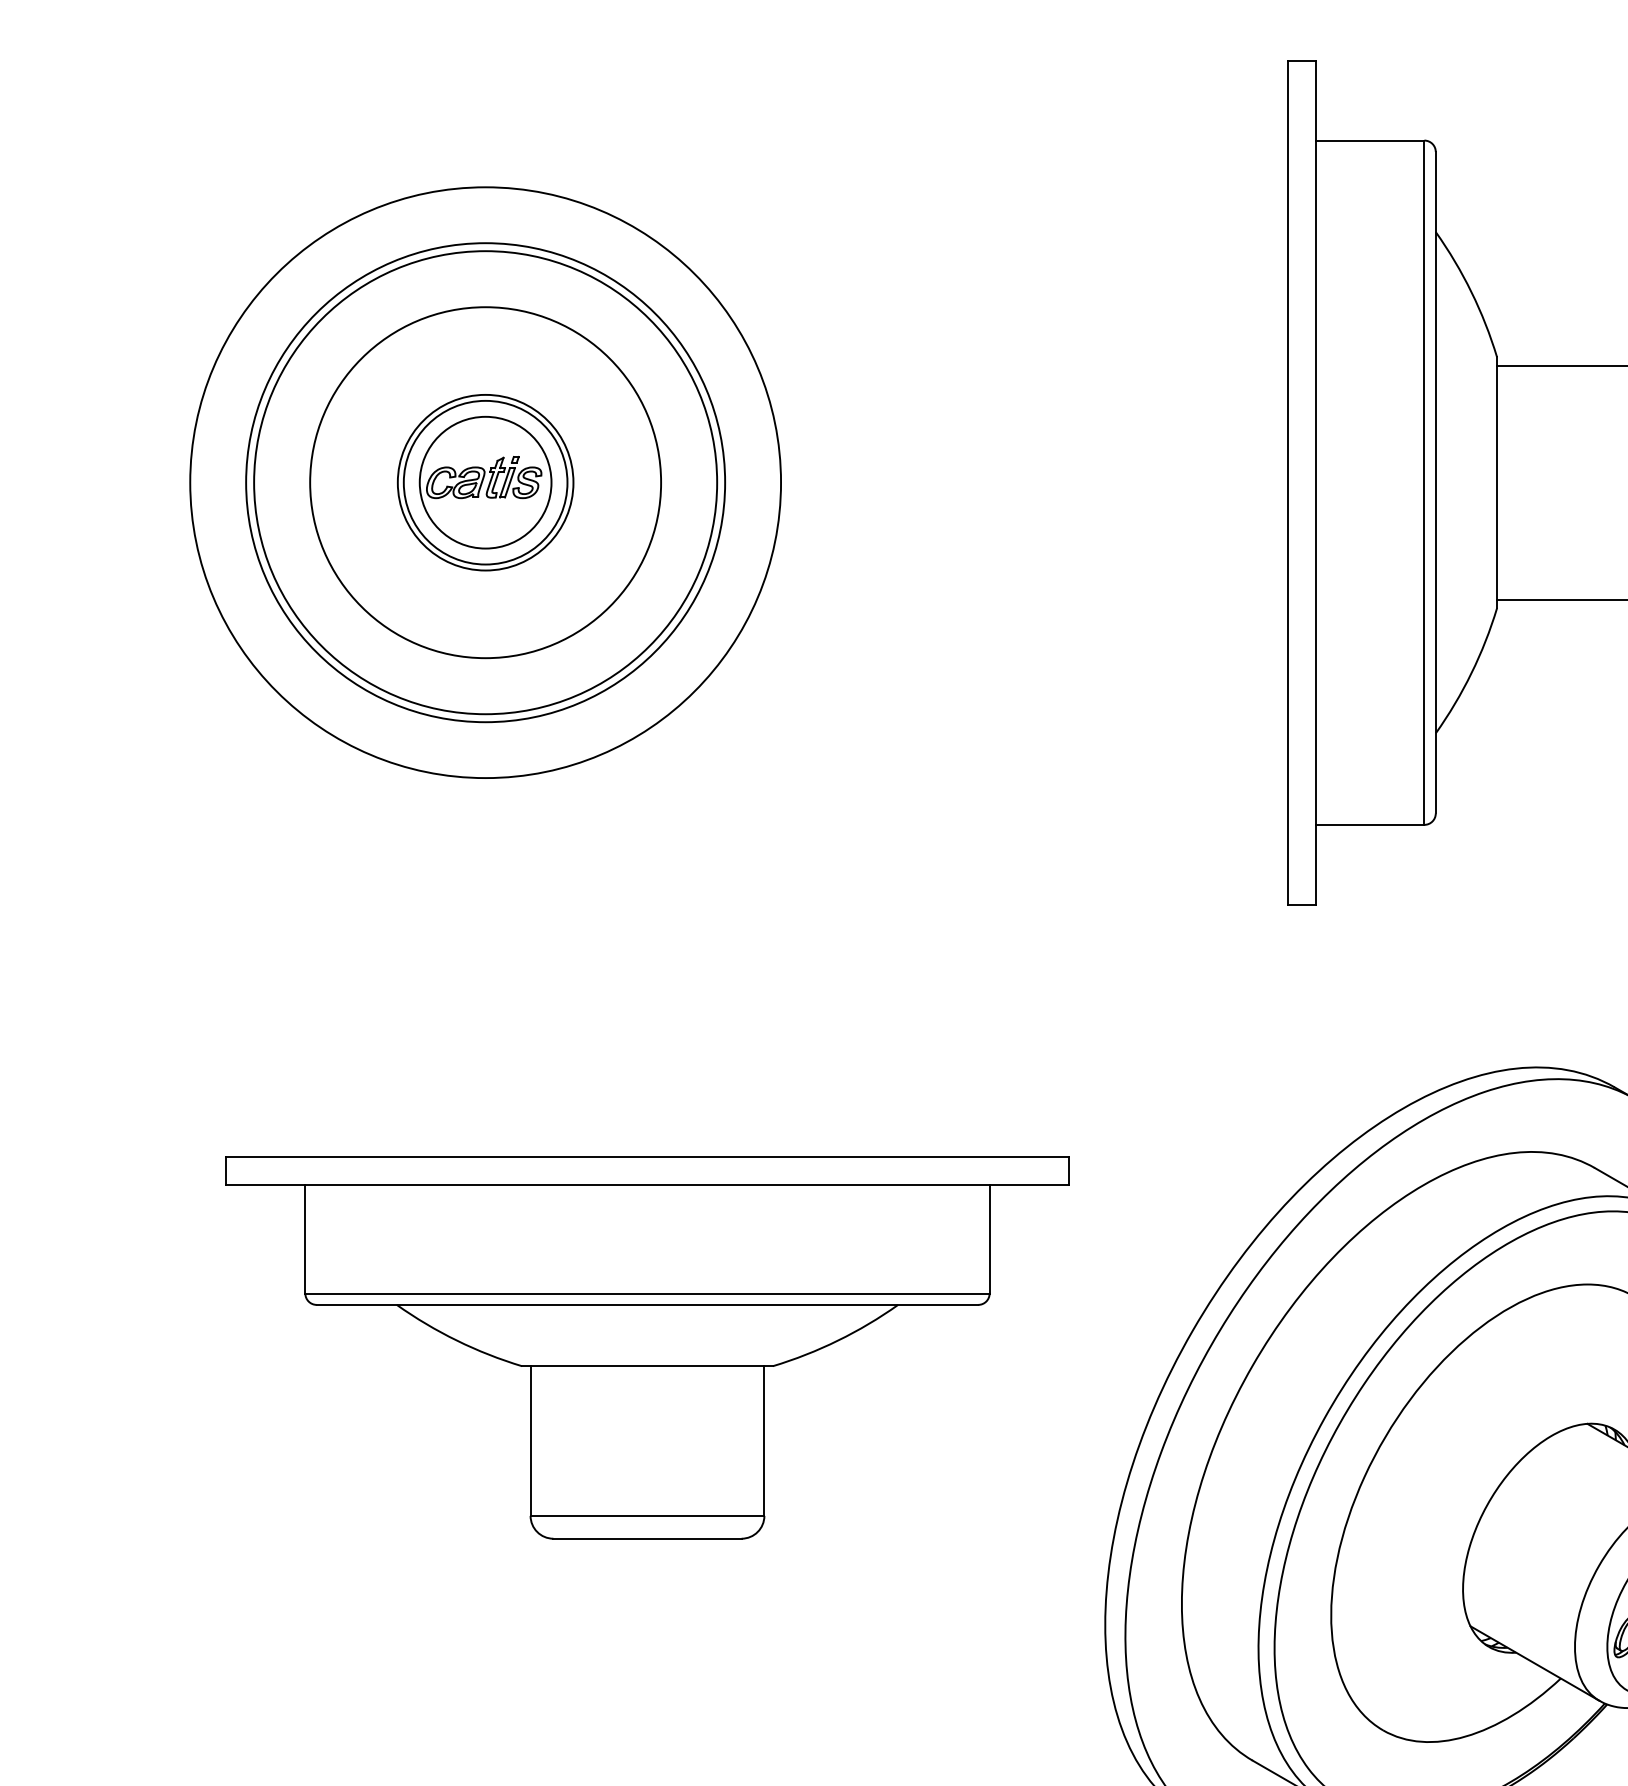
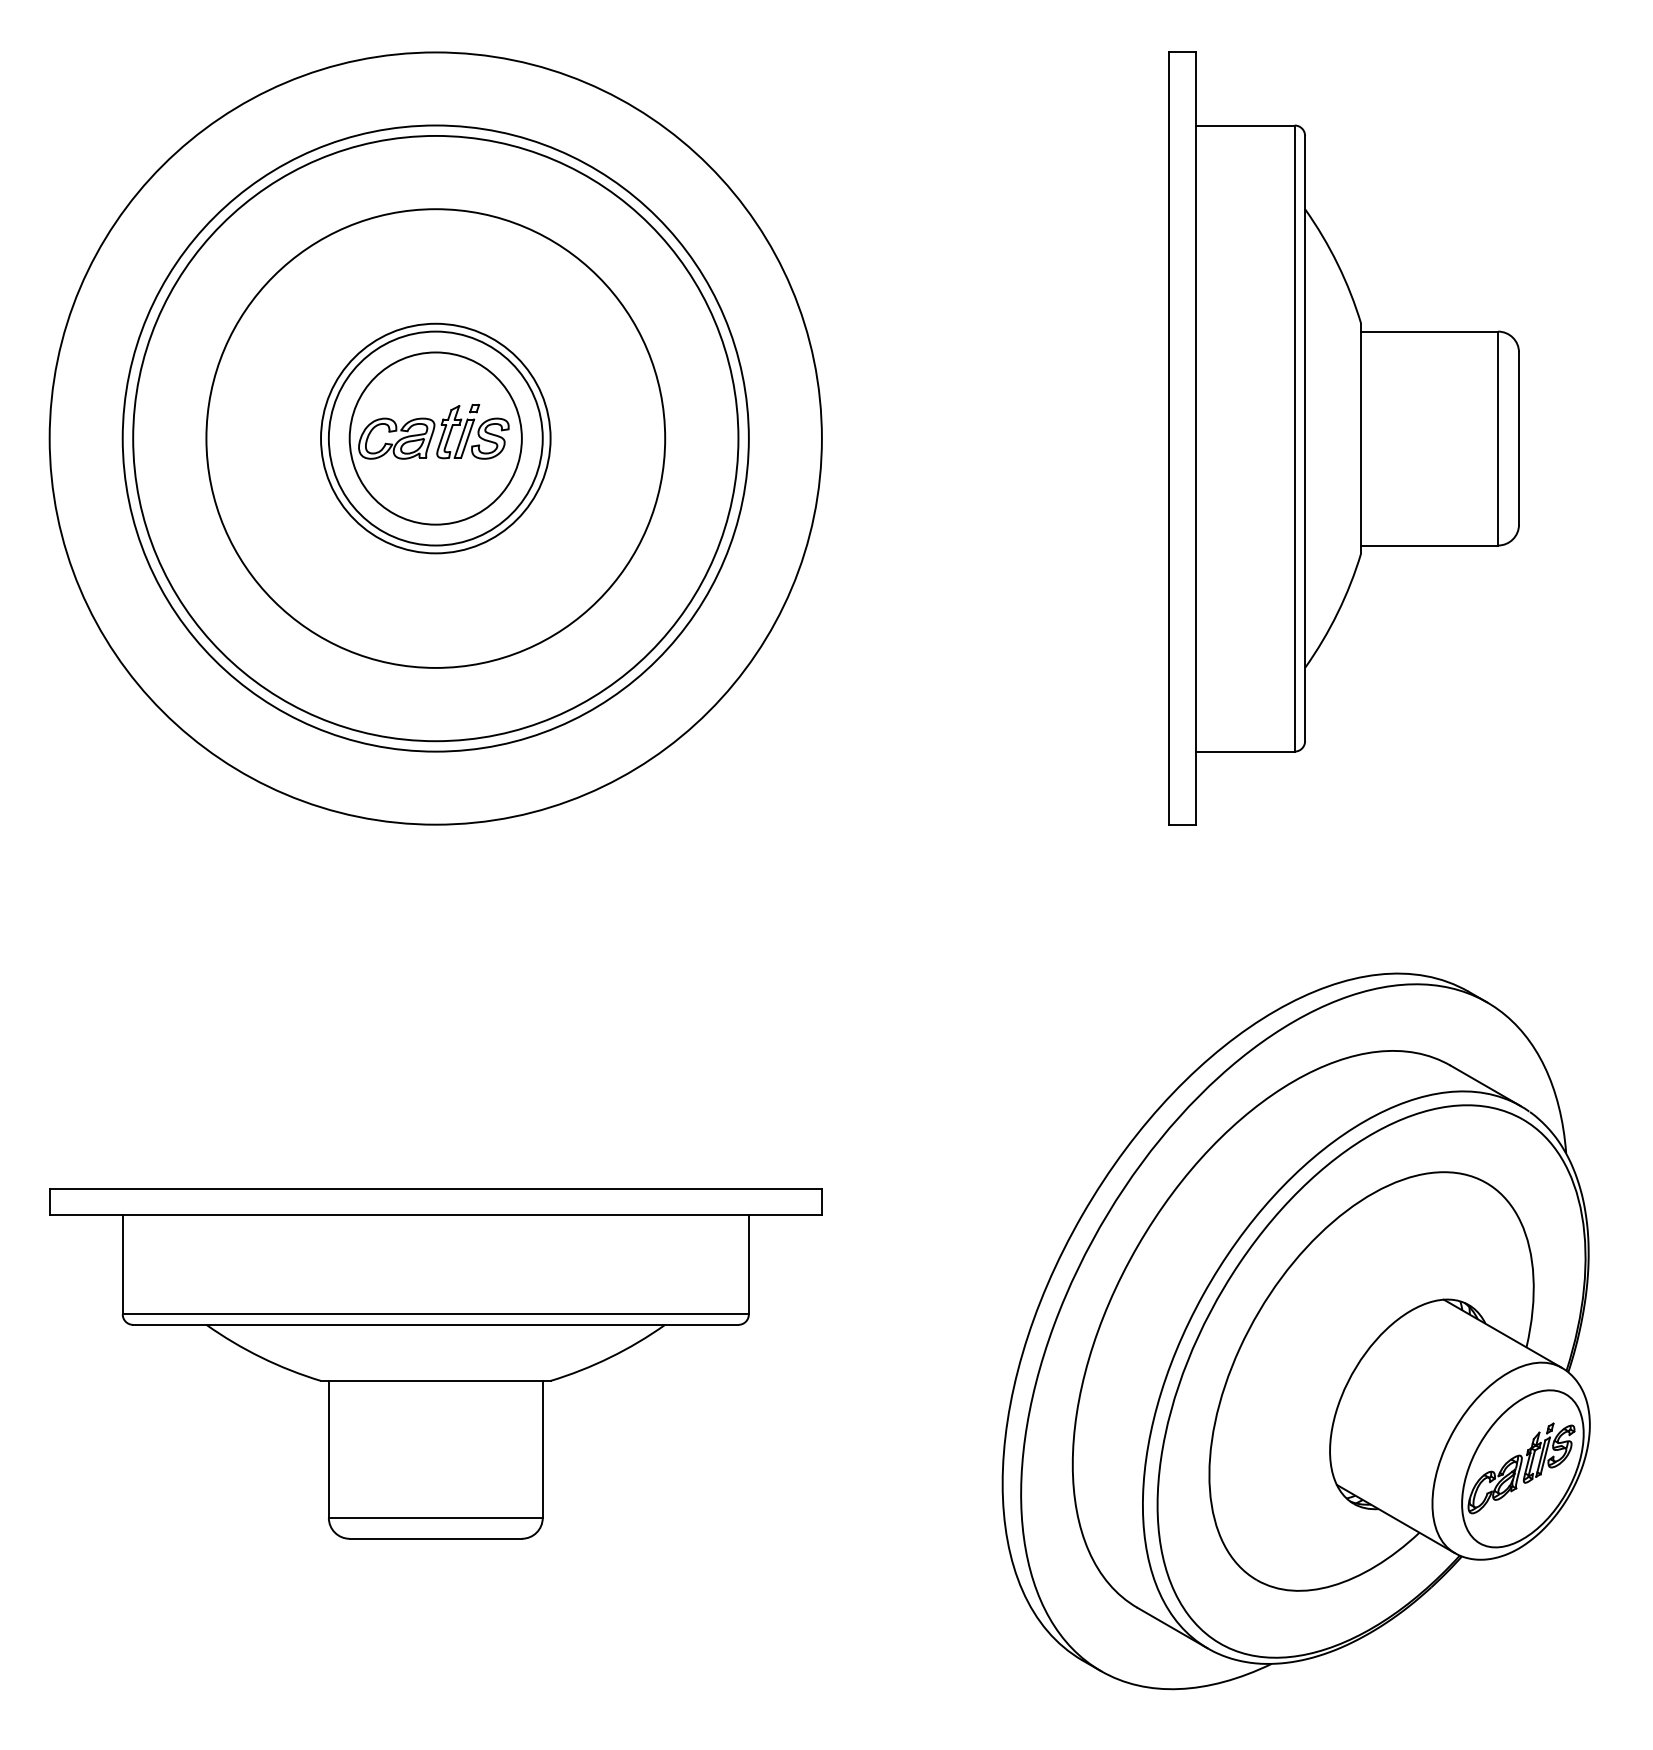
part: (485, 482) -> (435, 438), size x1.43
part: (647, 1347) -> (435, 1363), moved

